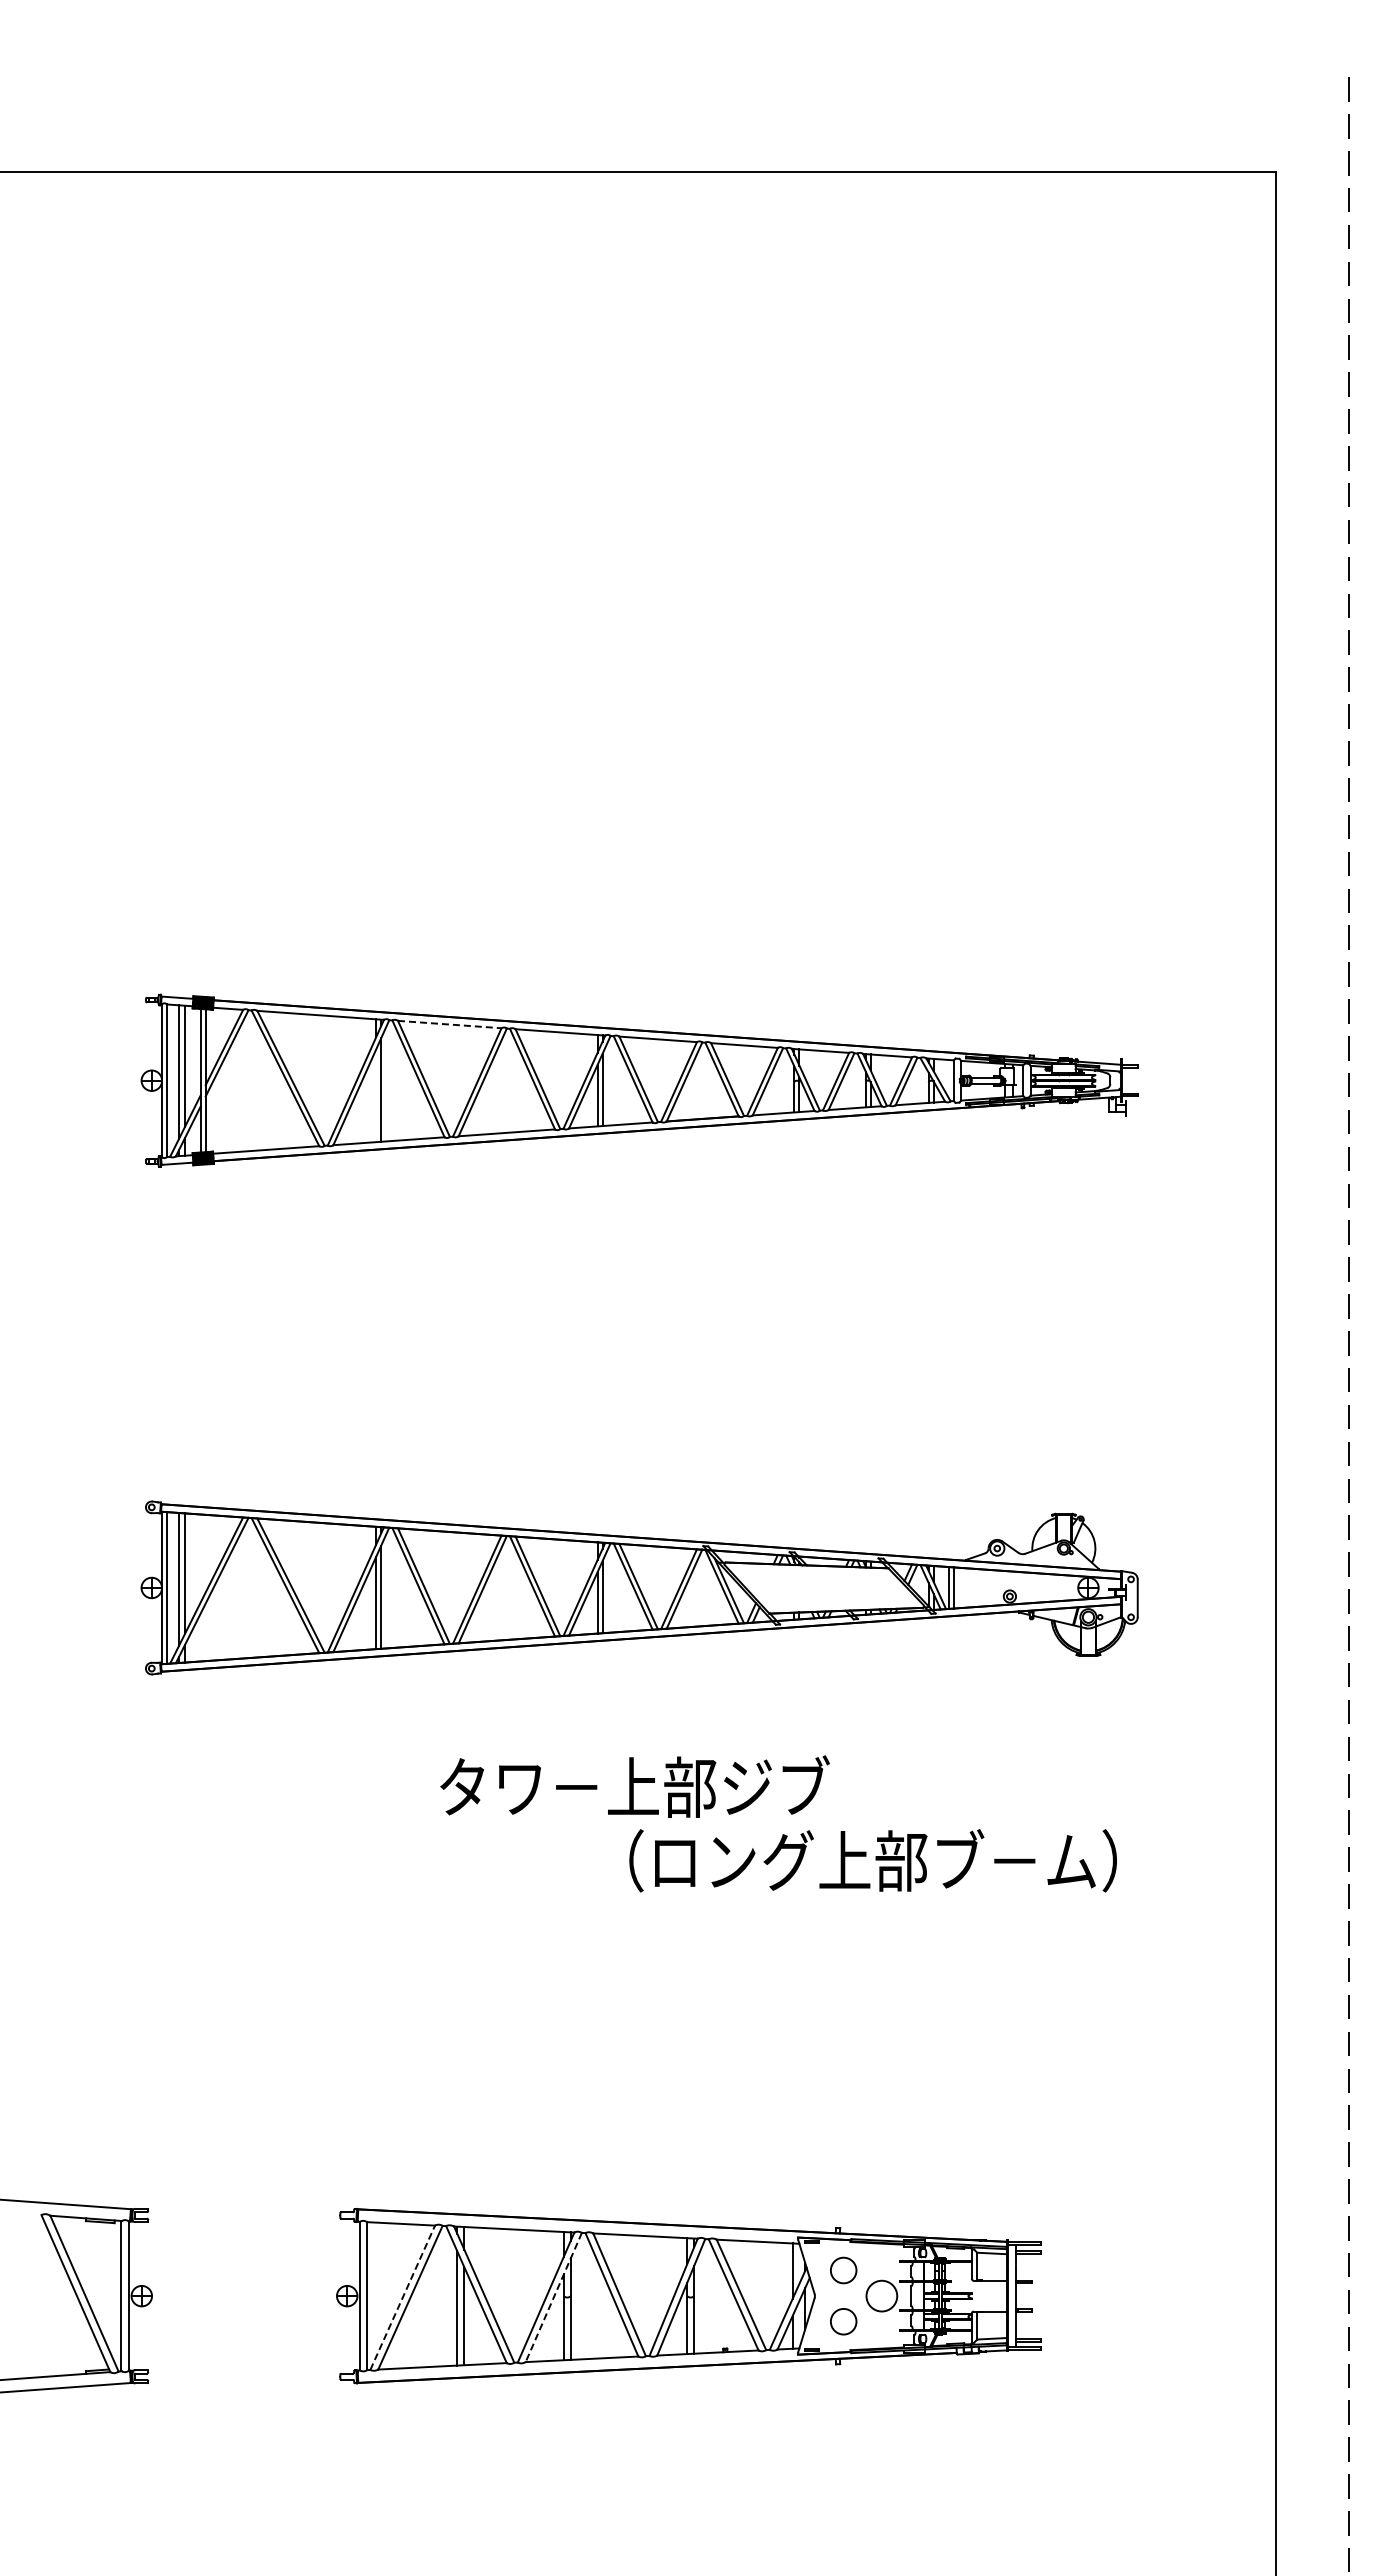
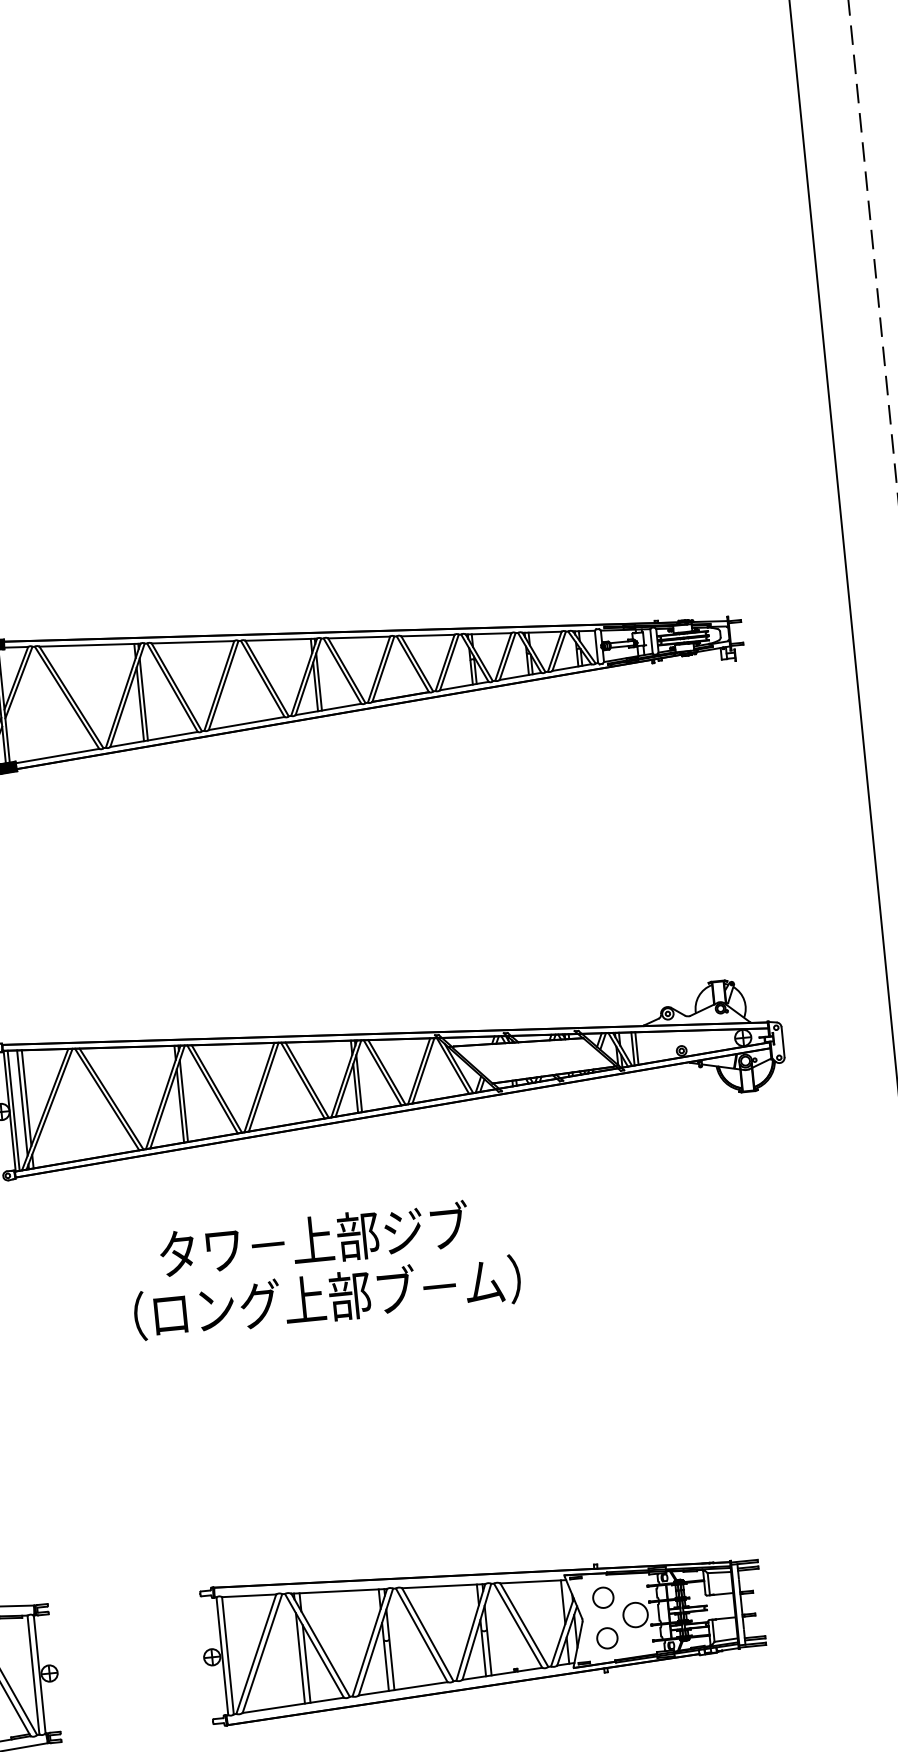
line: (449, 1024) -> (192, 642), dashed -> solid
line: (376, 1095) -> (140, 704), added
text: (634, 1786) -> (313, 1239), moved
text: (872, 1860) -> (326, 1297), moved
line: (402, 2297) -> (256, 1654), dashed -> solid
line: (553, 2297) -> (375, 1642), dashed -> solid

